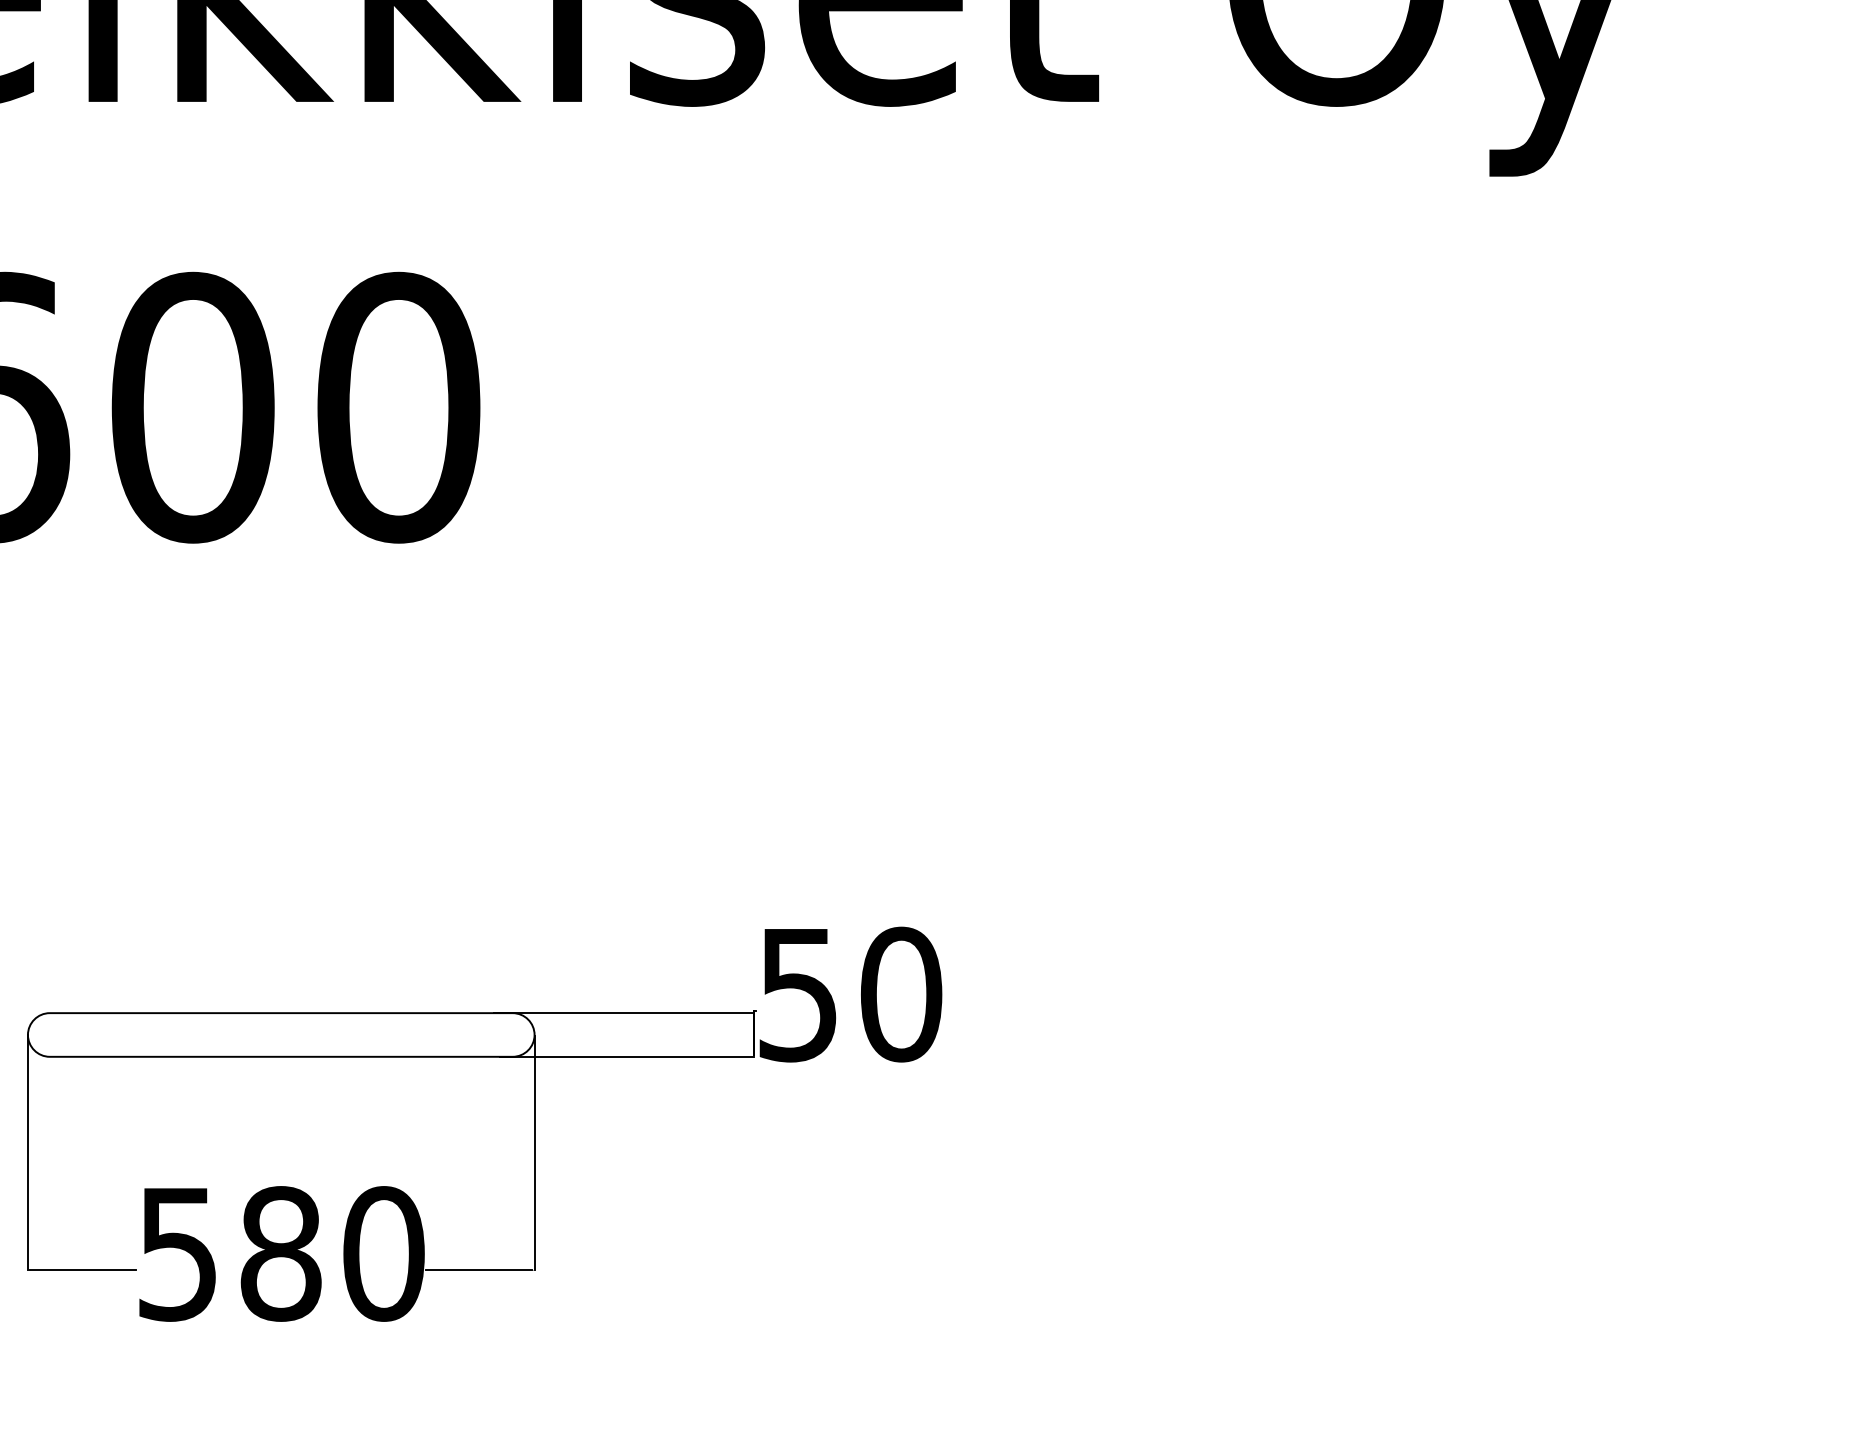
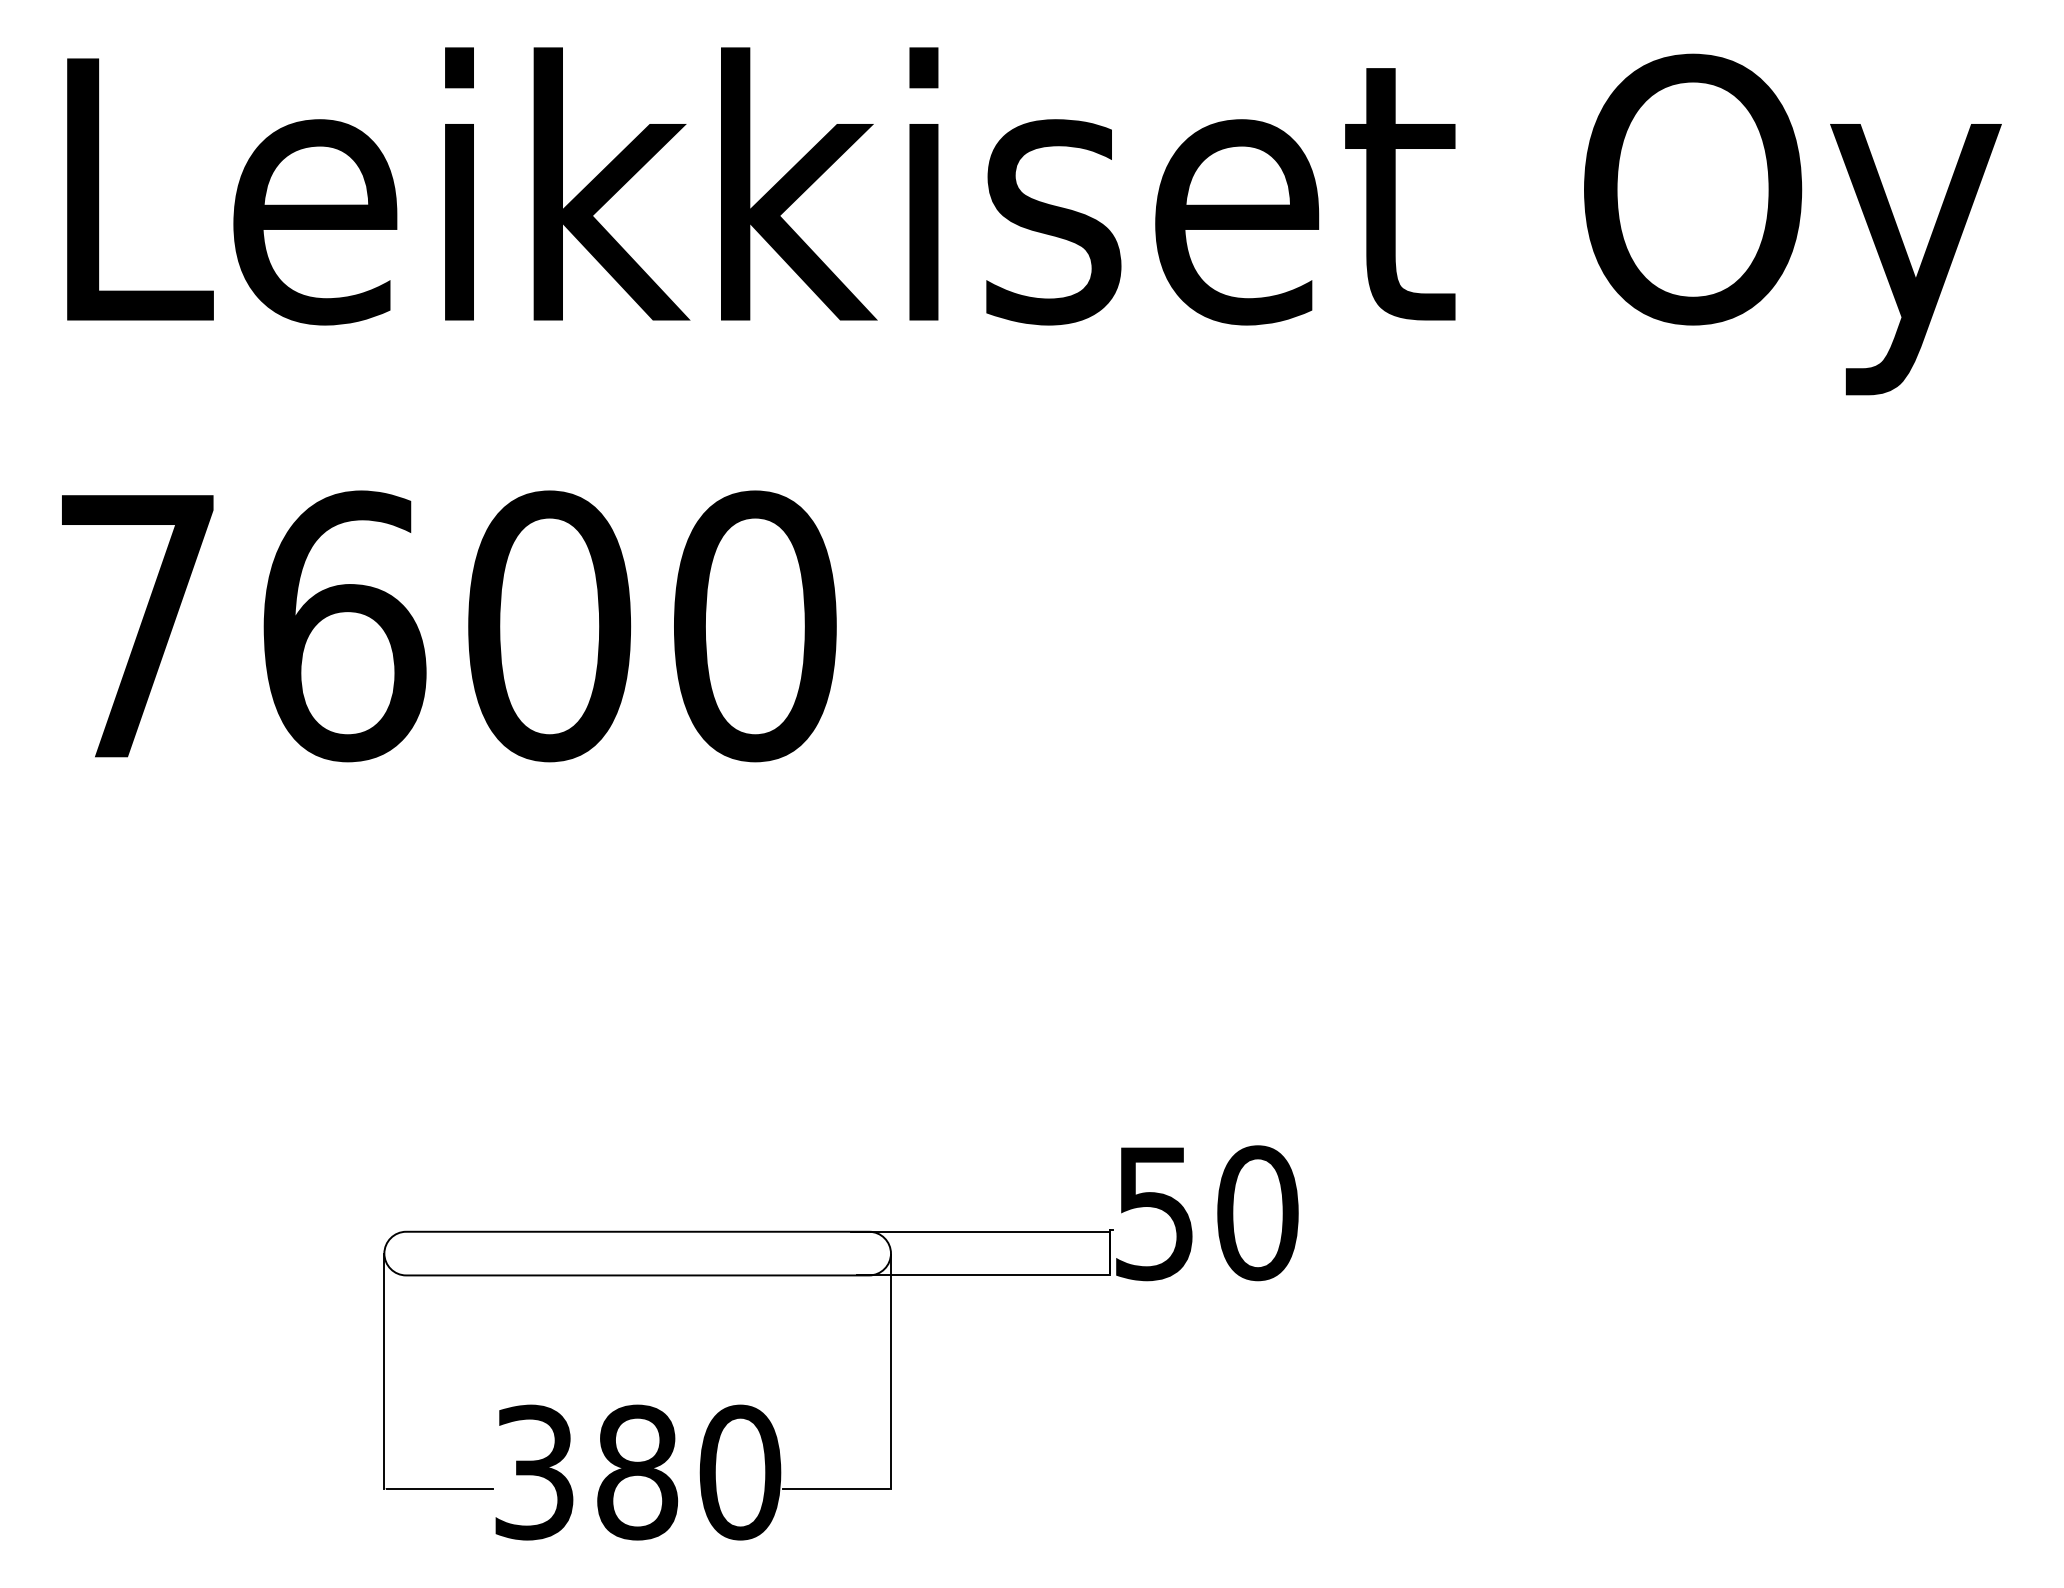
text: (178, 1253) -> (534, 1472), 580 -> 380

